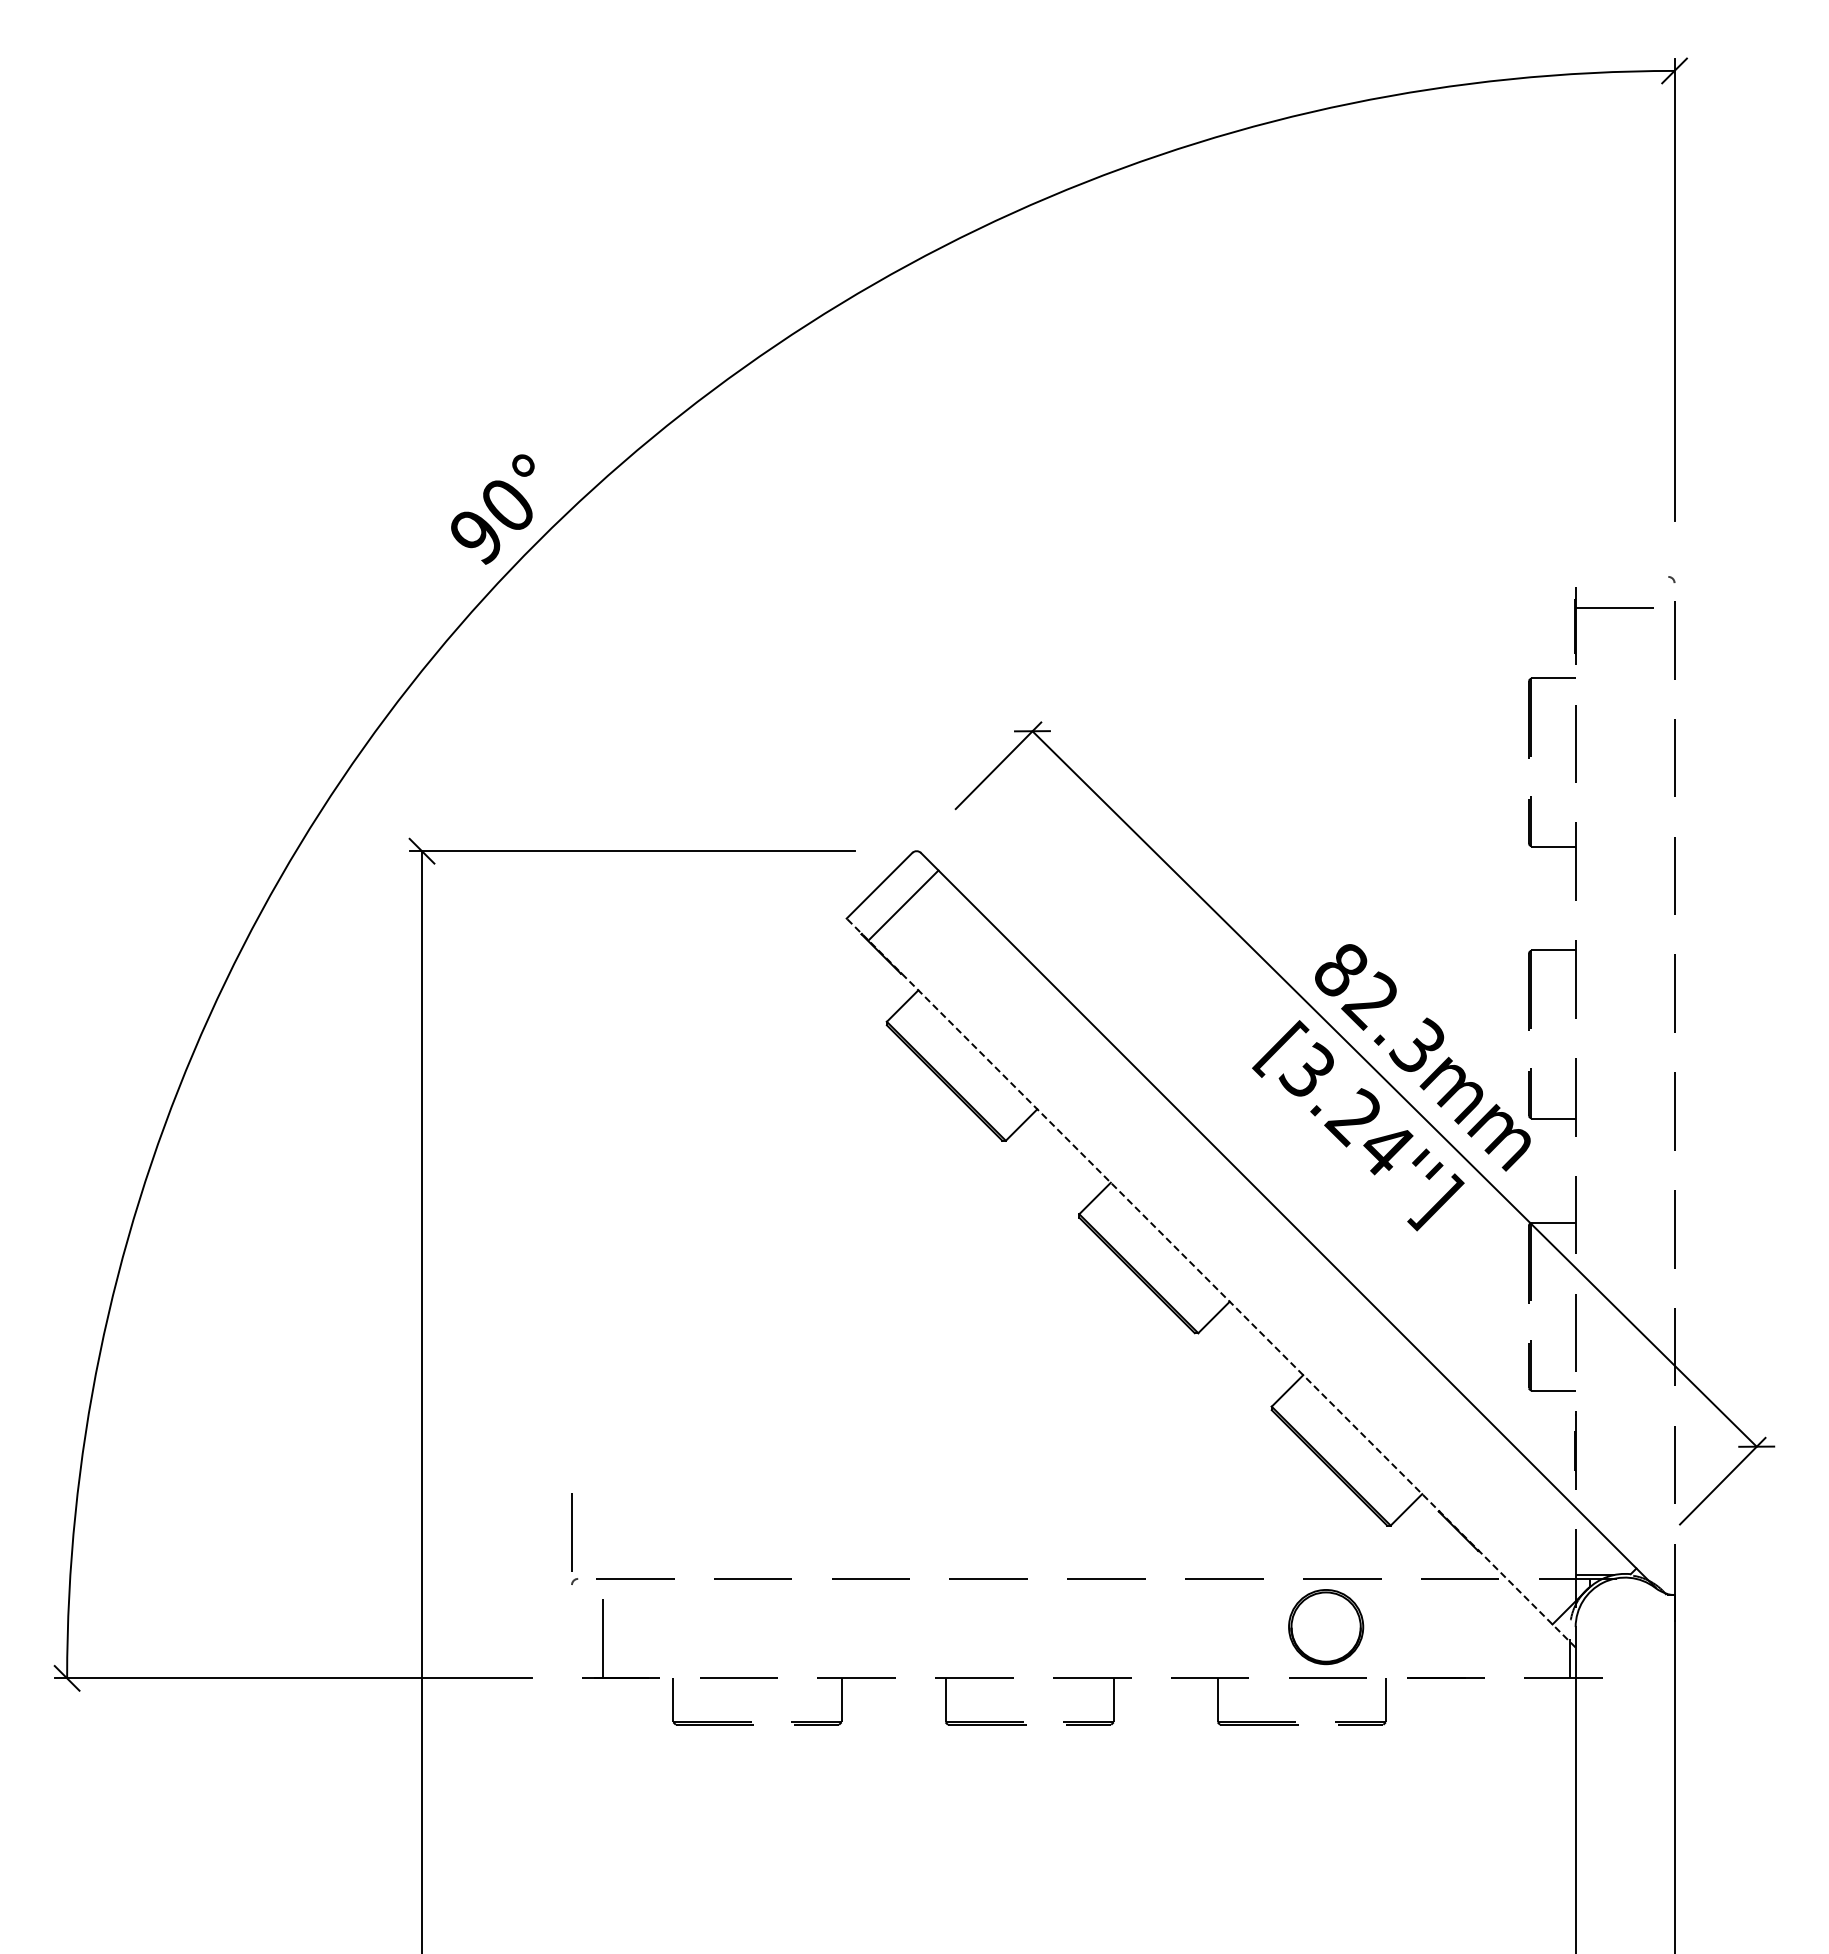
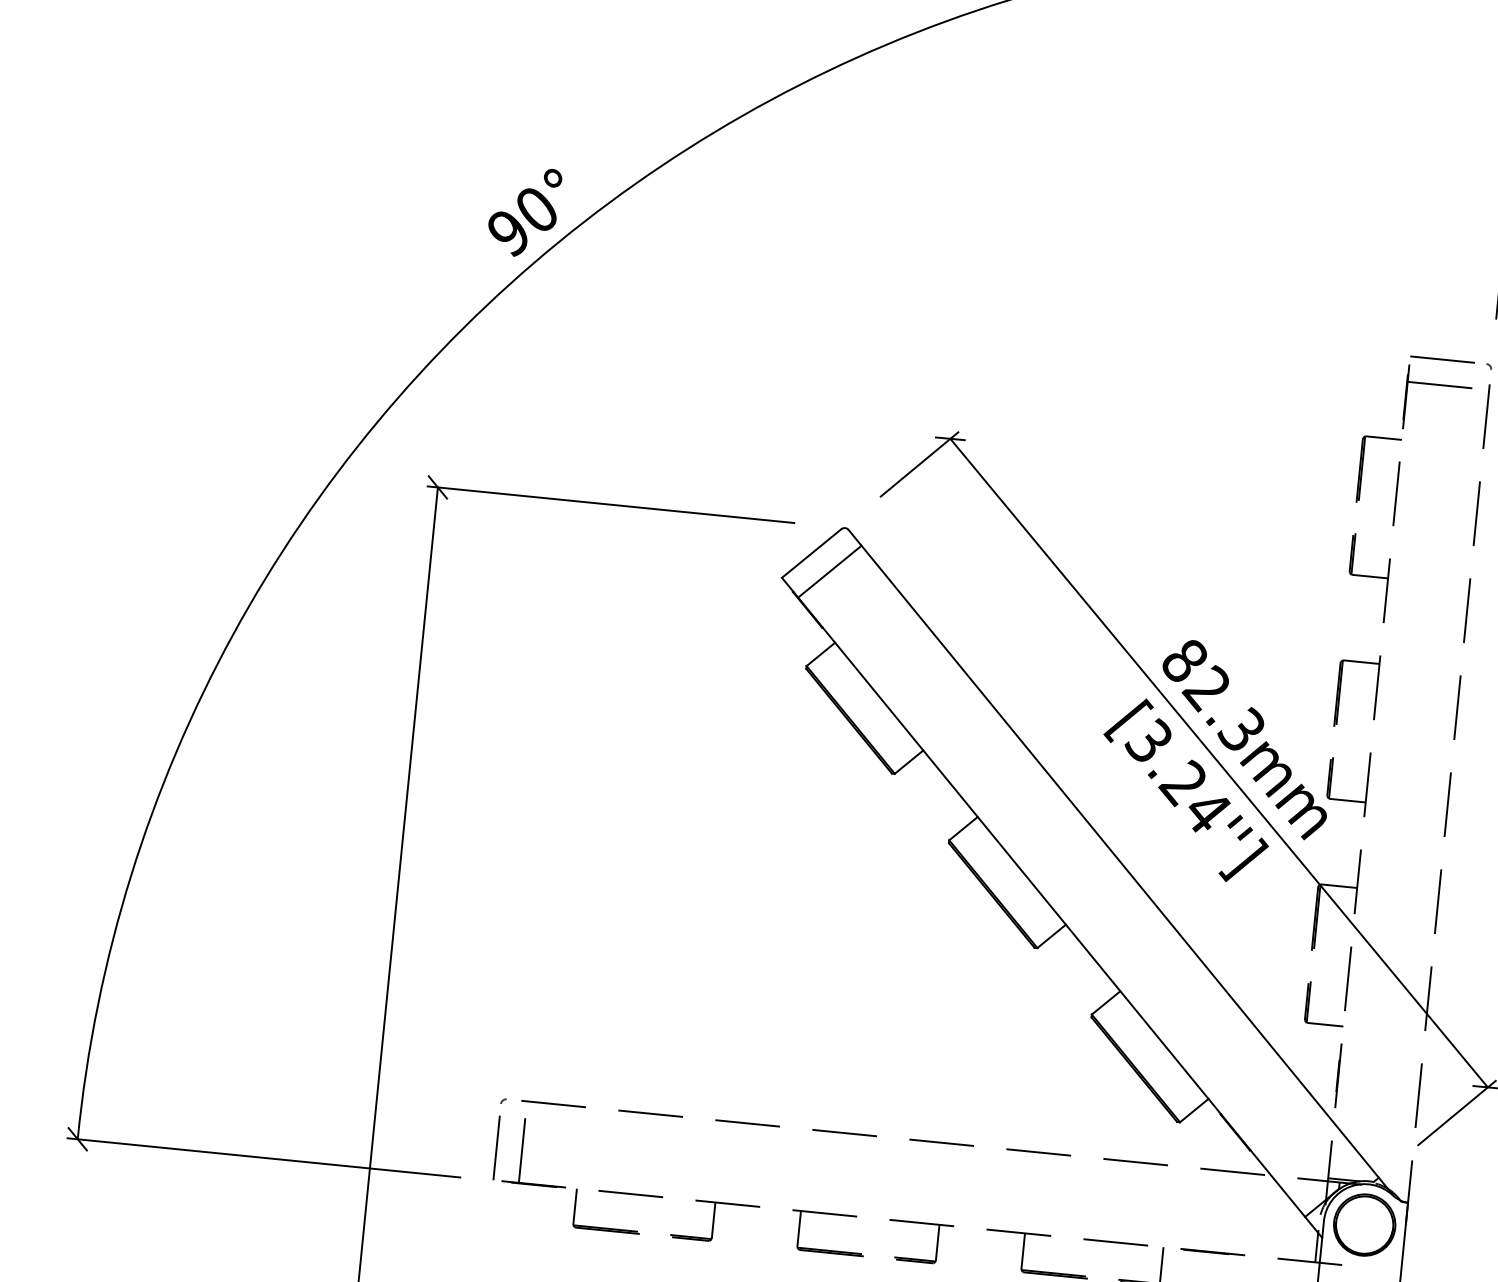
line: (1614, 576) -> (1442, 359), added
line: (1210, 1282) -> (1051, 907), dashed -> solid
line: (571, 1532) -> (496, 1147), moved
part: (1326, 1627) -> (1364, 1225), moved

